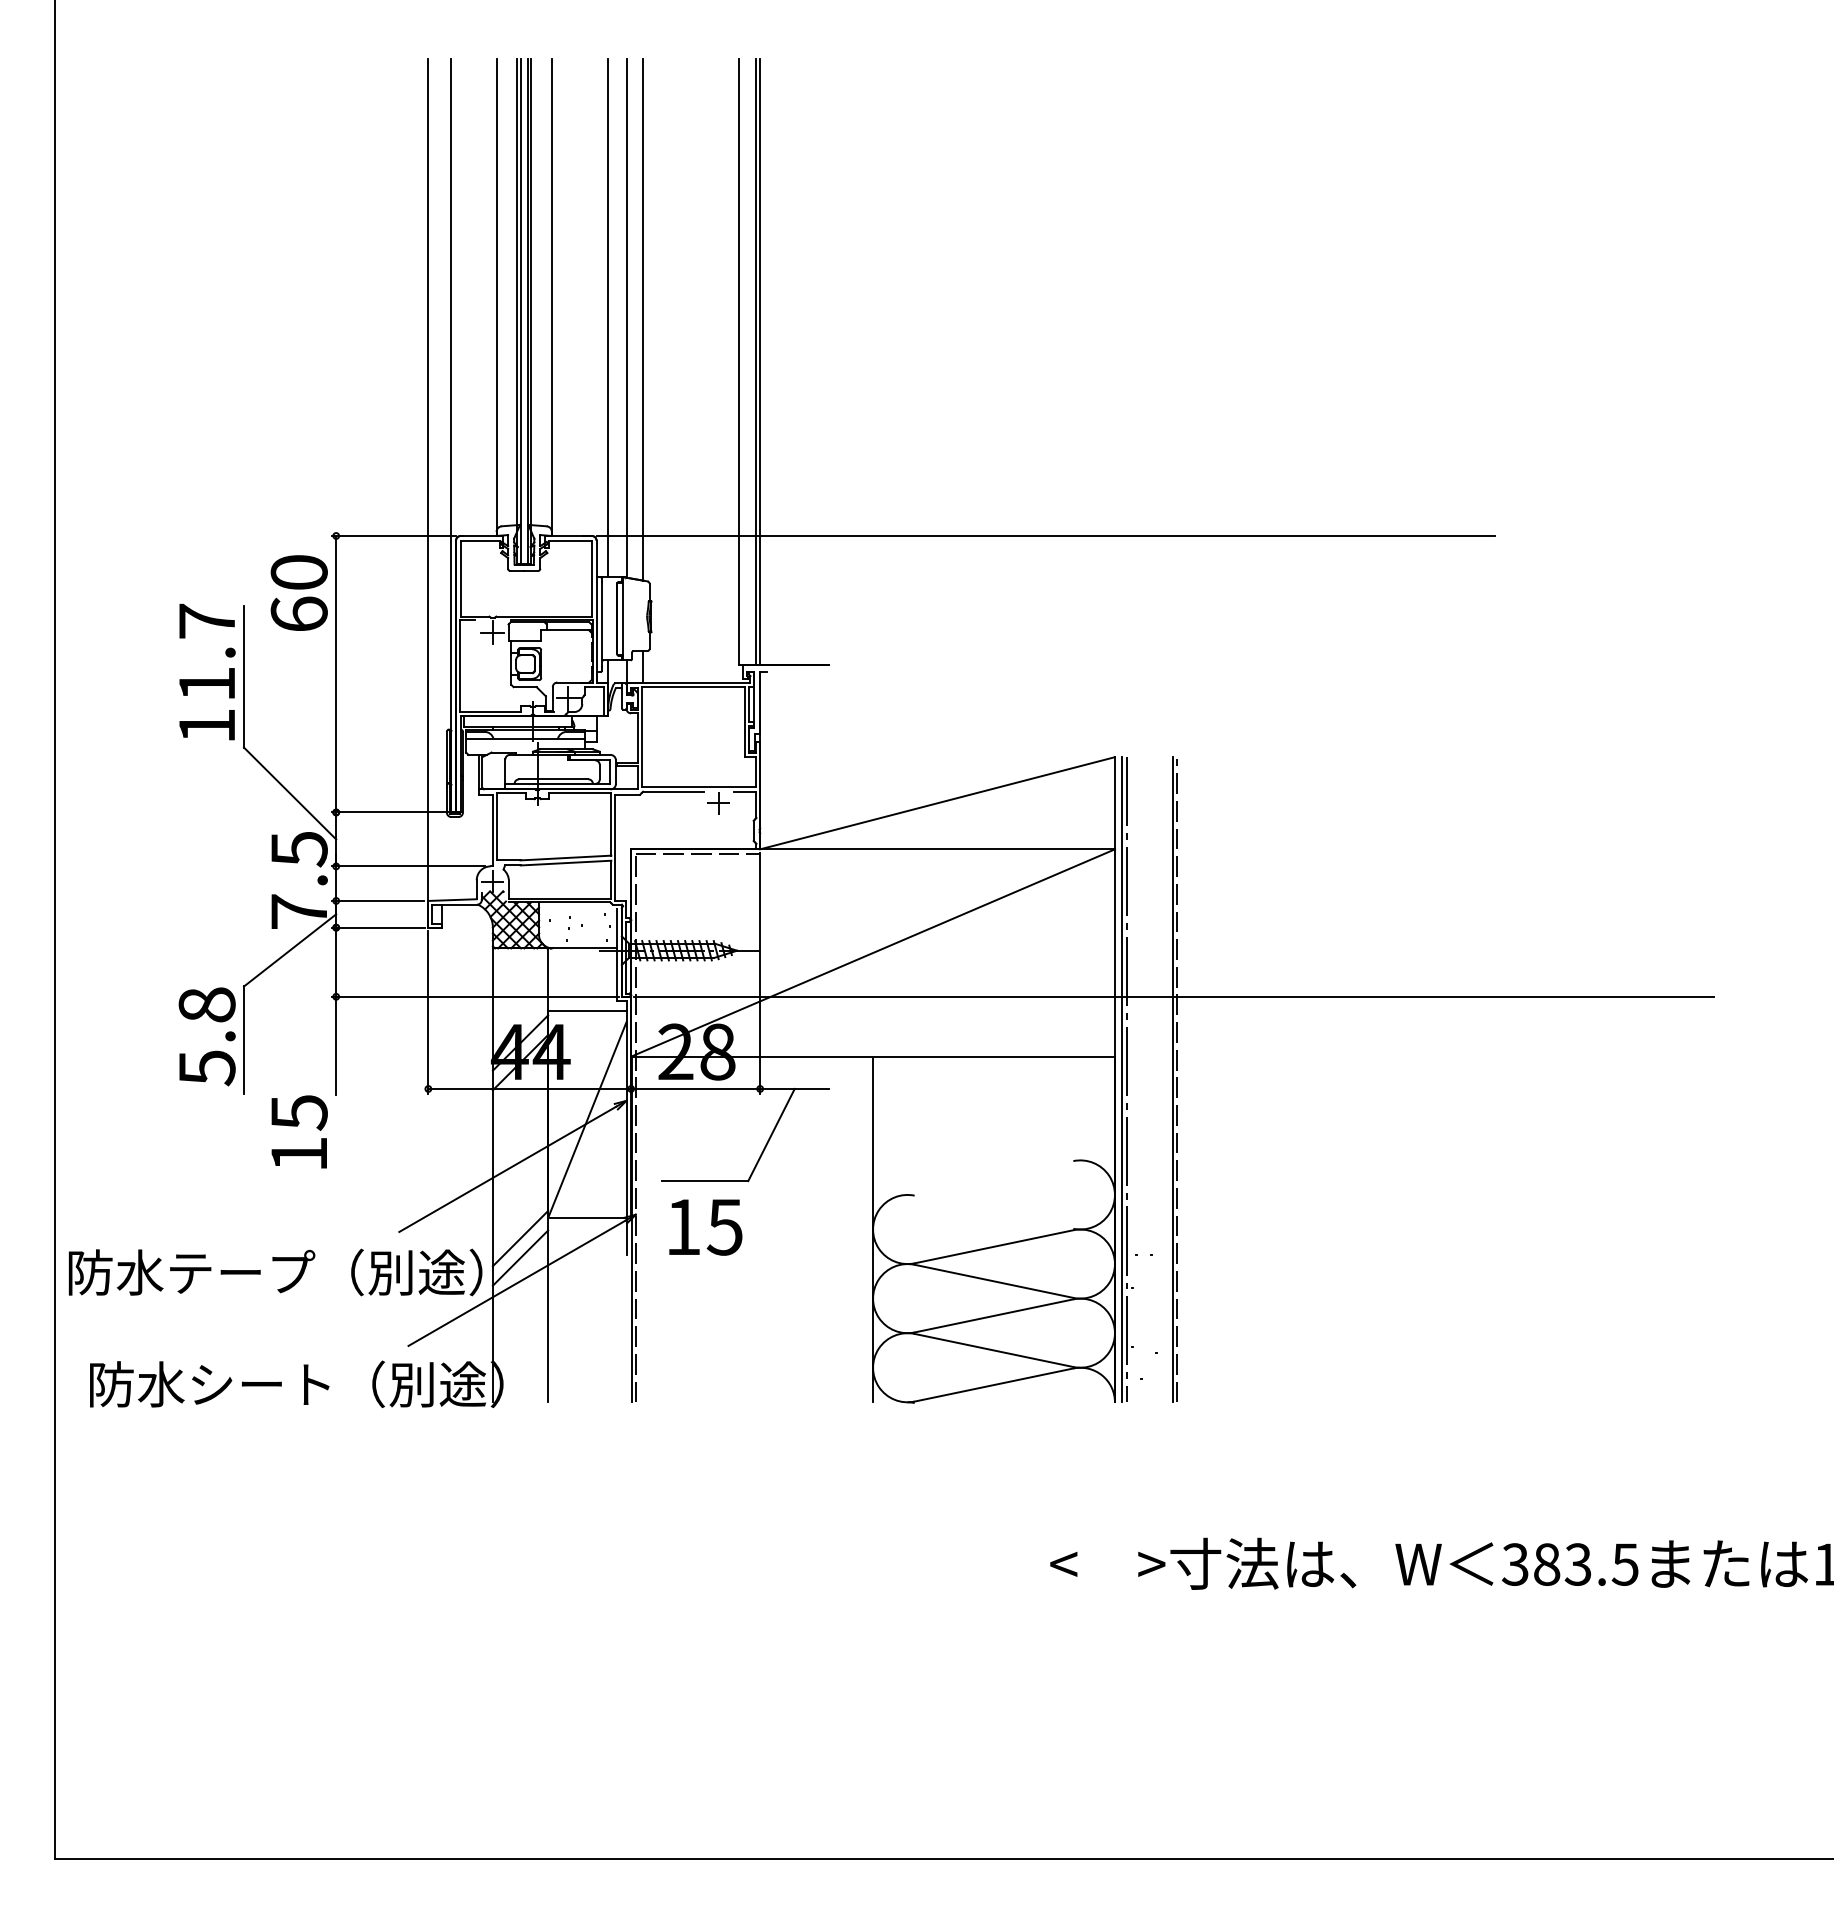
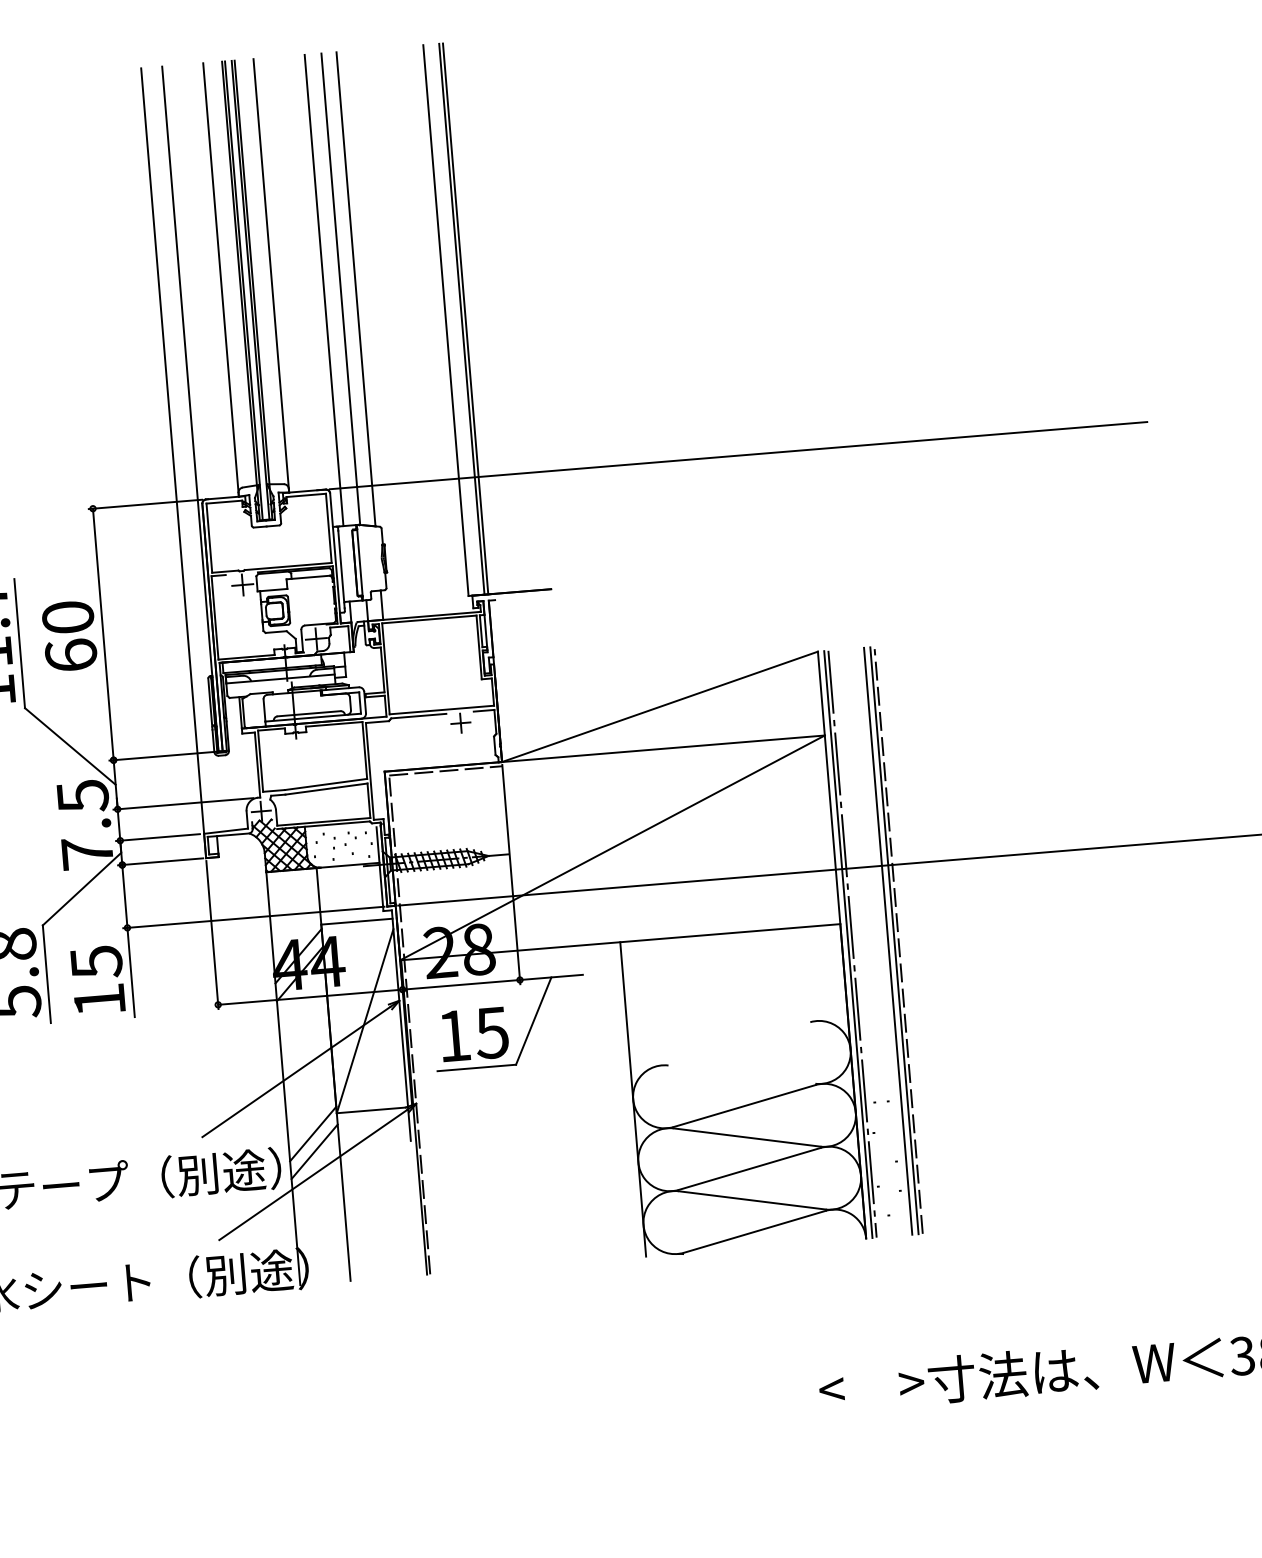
text: (298, 592) -> (68, 635), moved
line: (1165, 1079) -> (887, 941), added
text: (299, 1131) -> (98, 979), moved
text: (705, 1227) -> (474, 1034), moved

